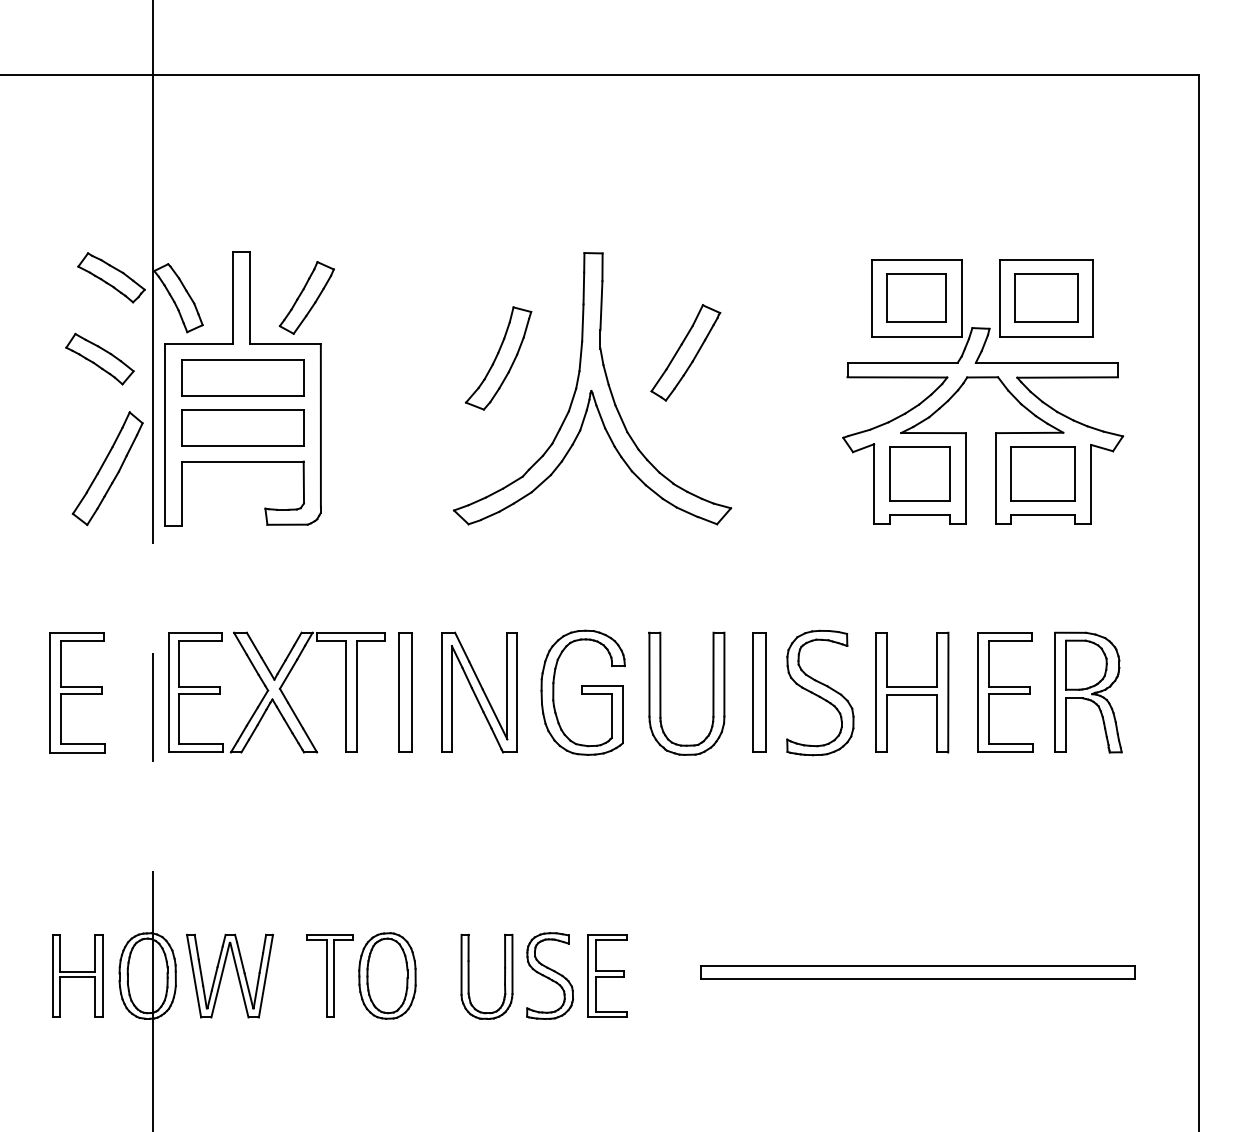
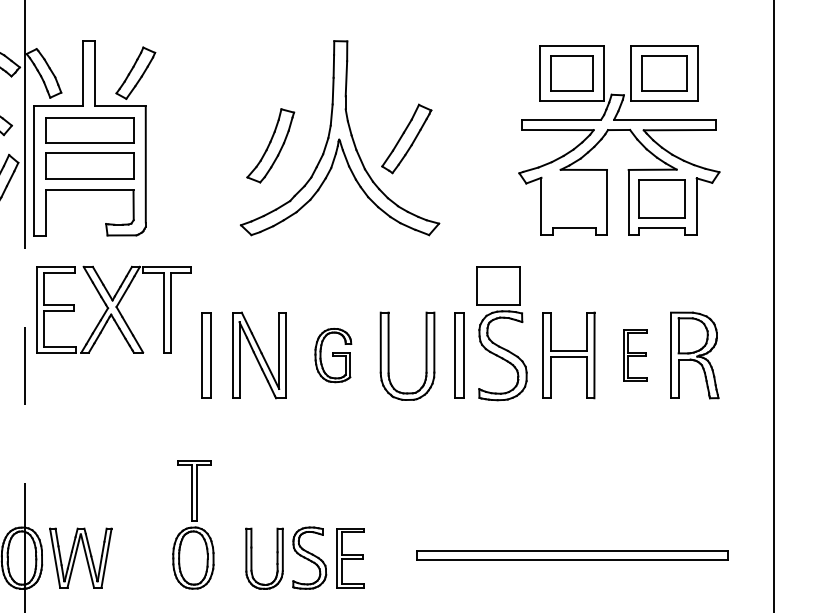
part: (685, 352) -> (406, 138), moved
part: (498, 358) -> (270, 145), moved
part: (919, 473) -> (498, 286), moved
part: (276, 692) -> (114, 309), moved
part: (582, 692) -> (332, 355), size x0.6
part: (1005, 692) -> (635, 355), size x0.6
part: (329, 975) -> (194, 490), moved

